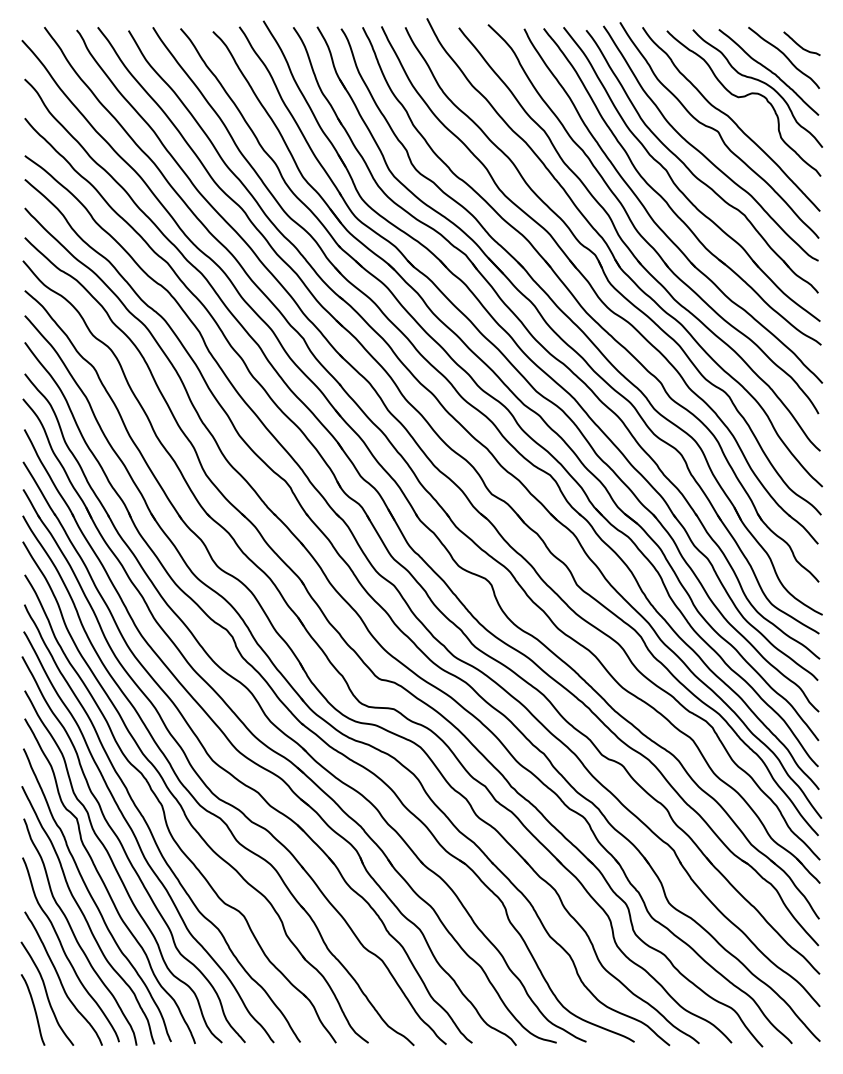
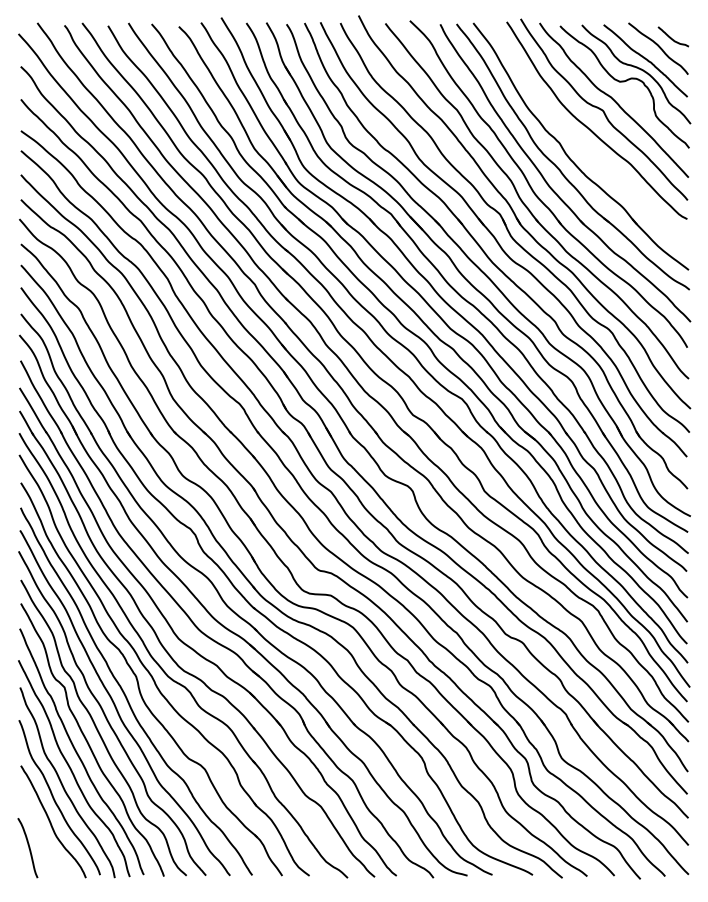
part: (691, 170) -> (580, 143), removed
curve: (46, 993) -> (39, 834), removed

